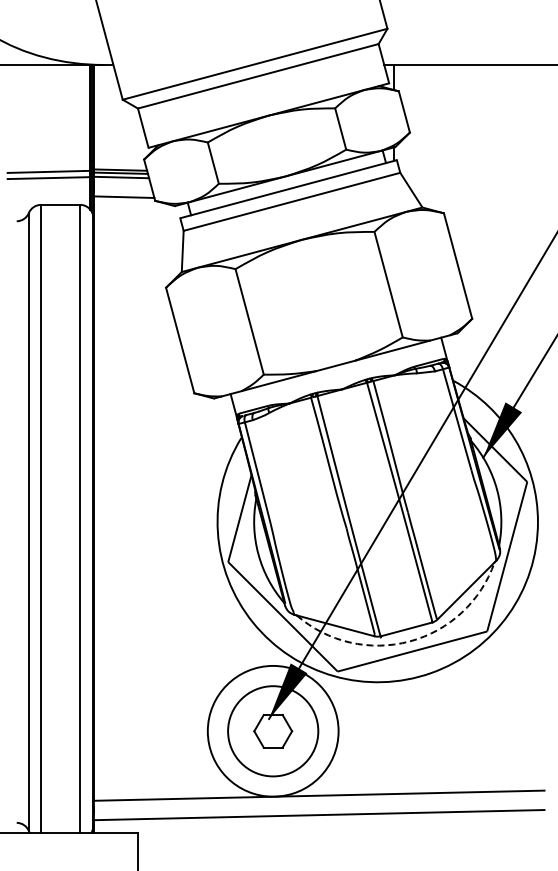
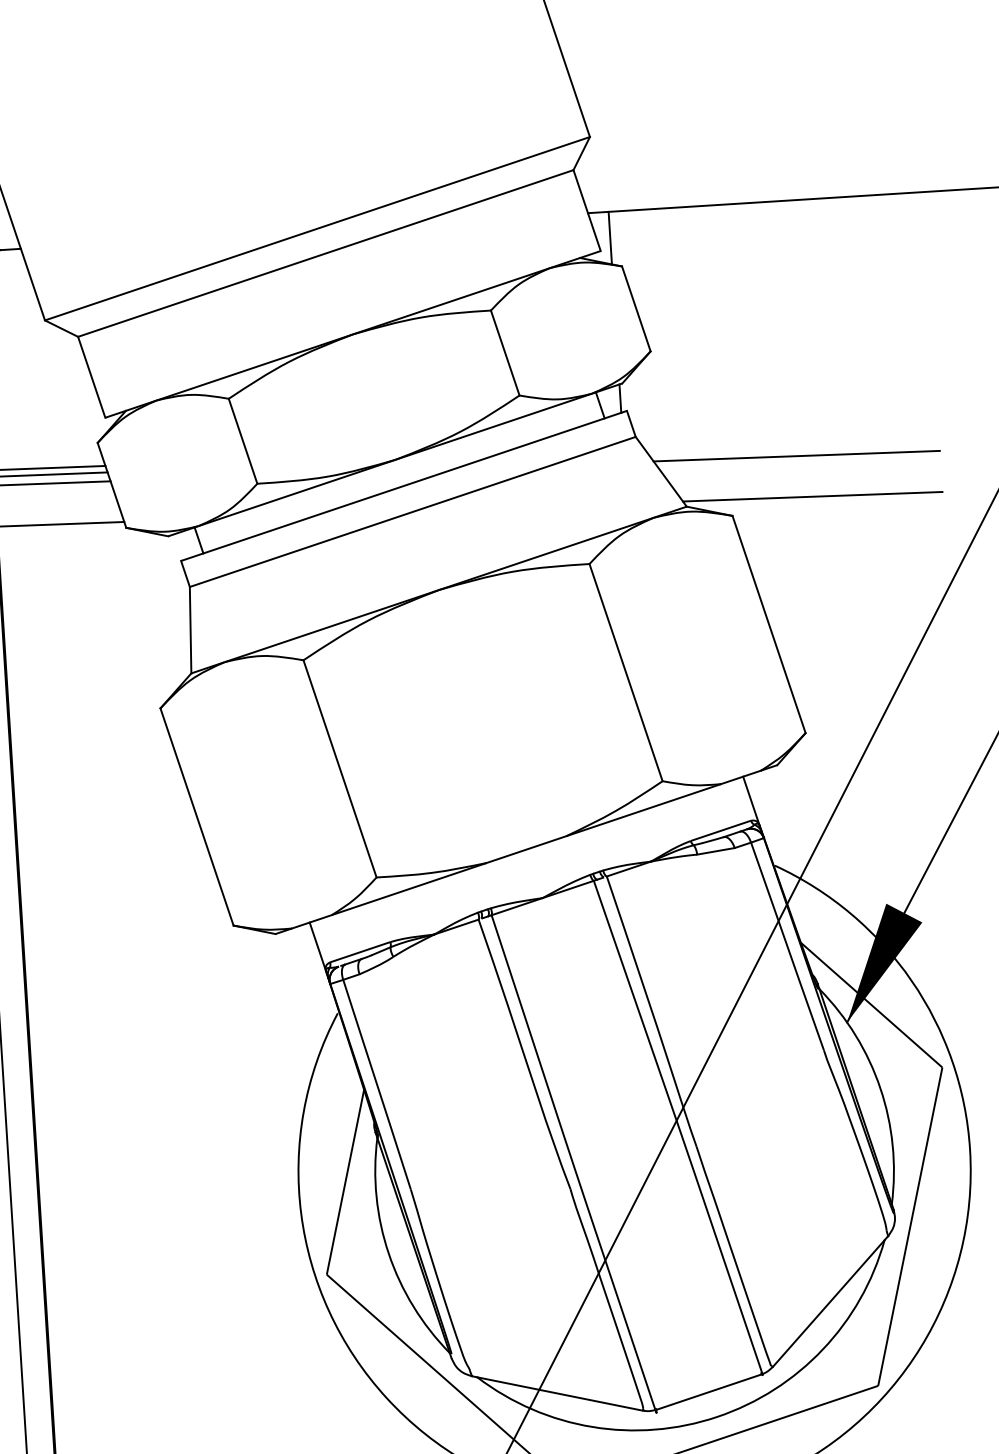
line: (476, 186) -> (797, 455), added
line: (482, 206) -> (812, 496), added
arc: (409, 641) -> (716, 1417), dashed -> solid

